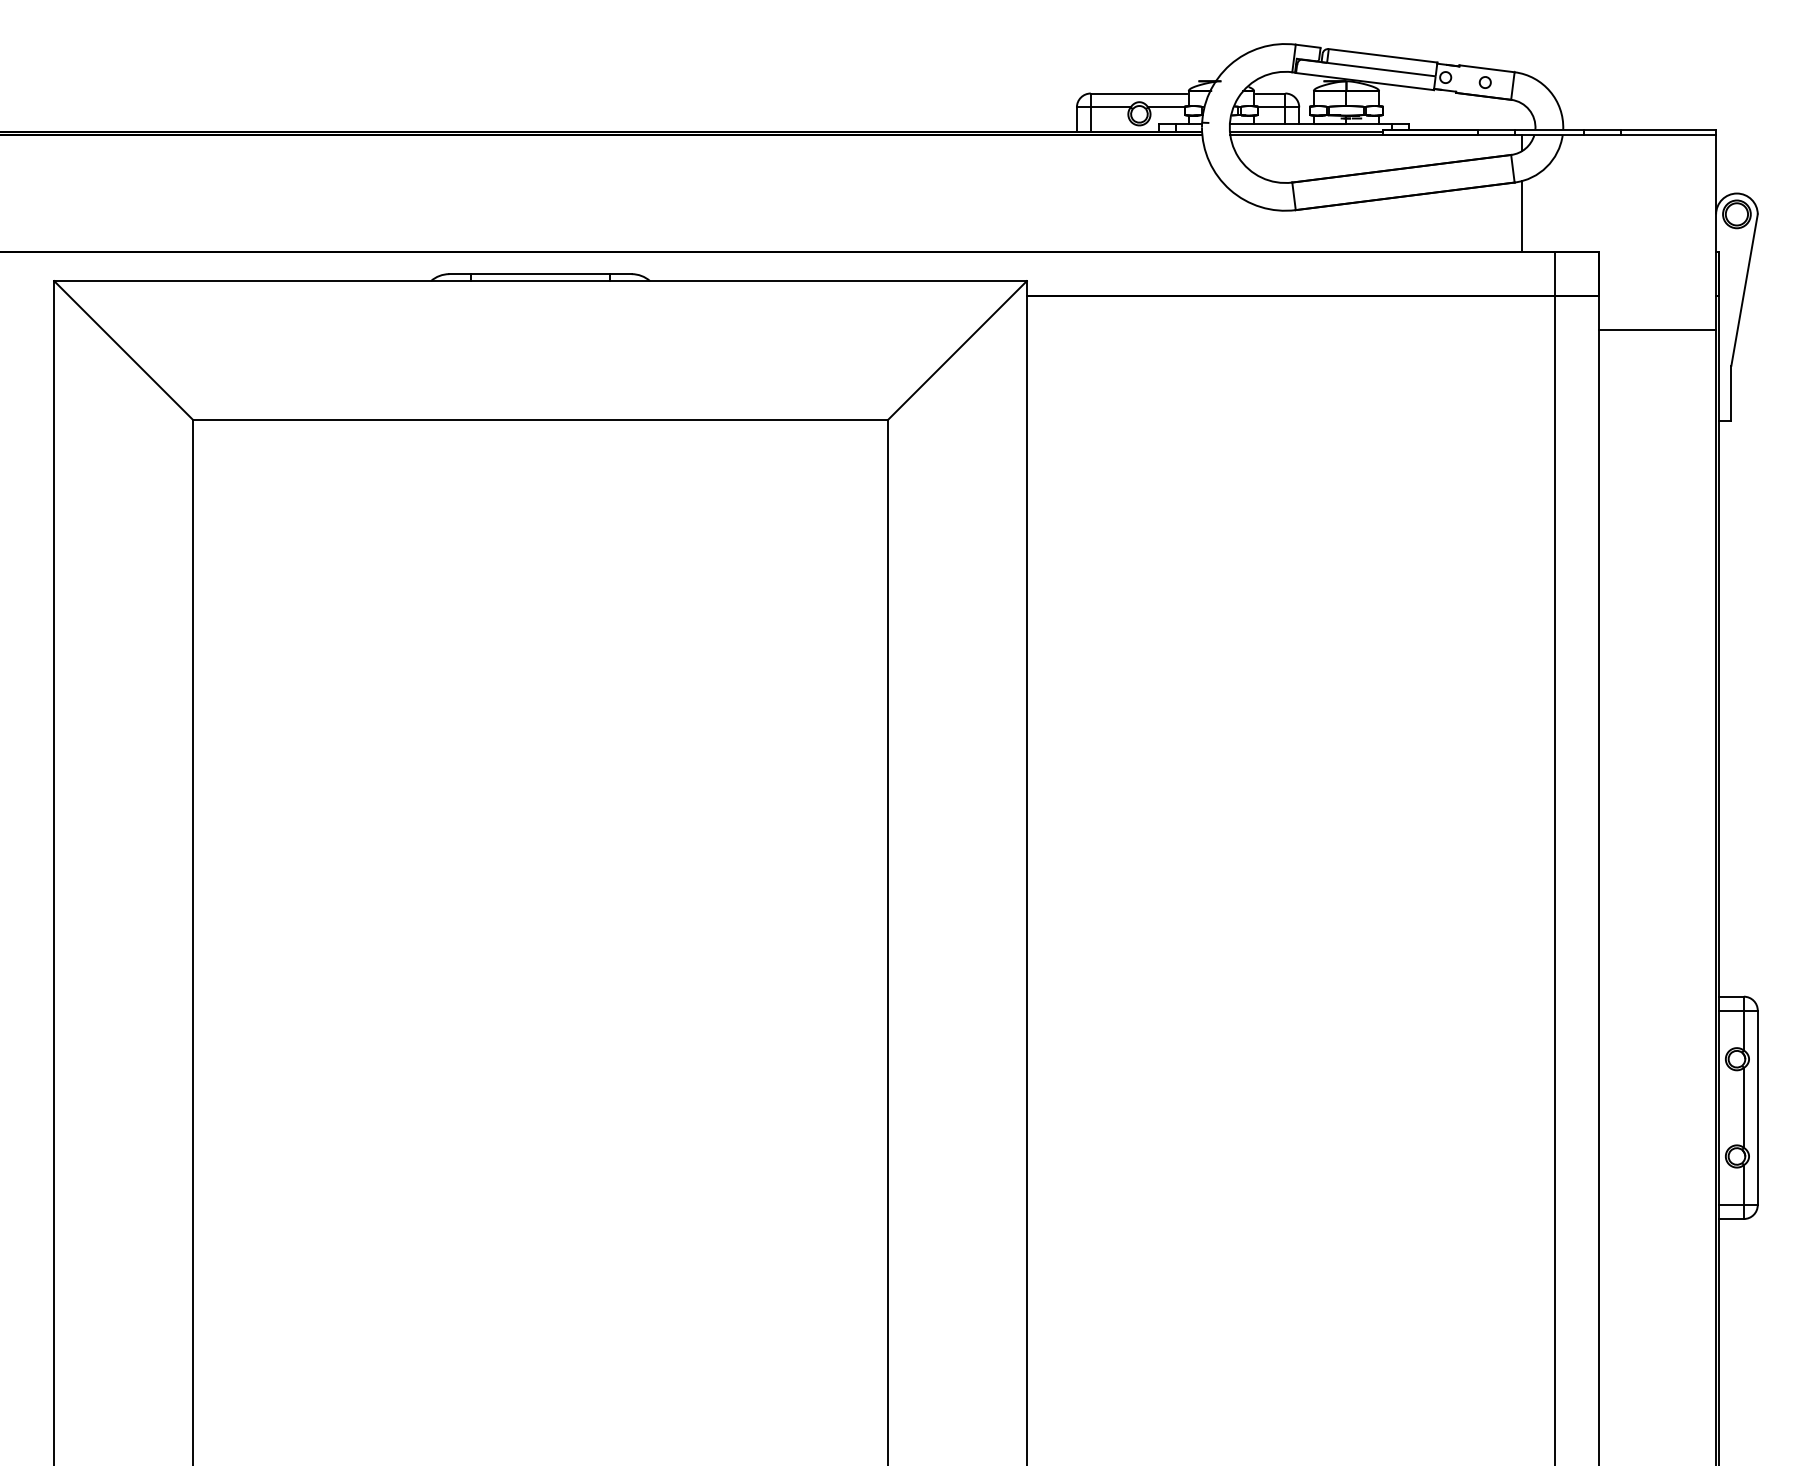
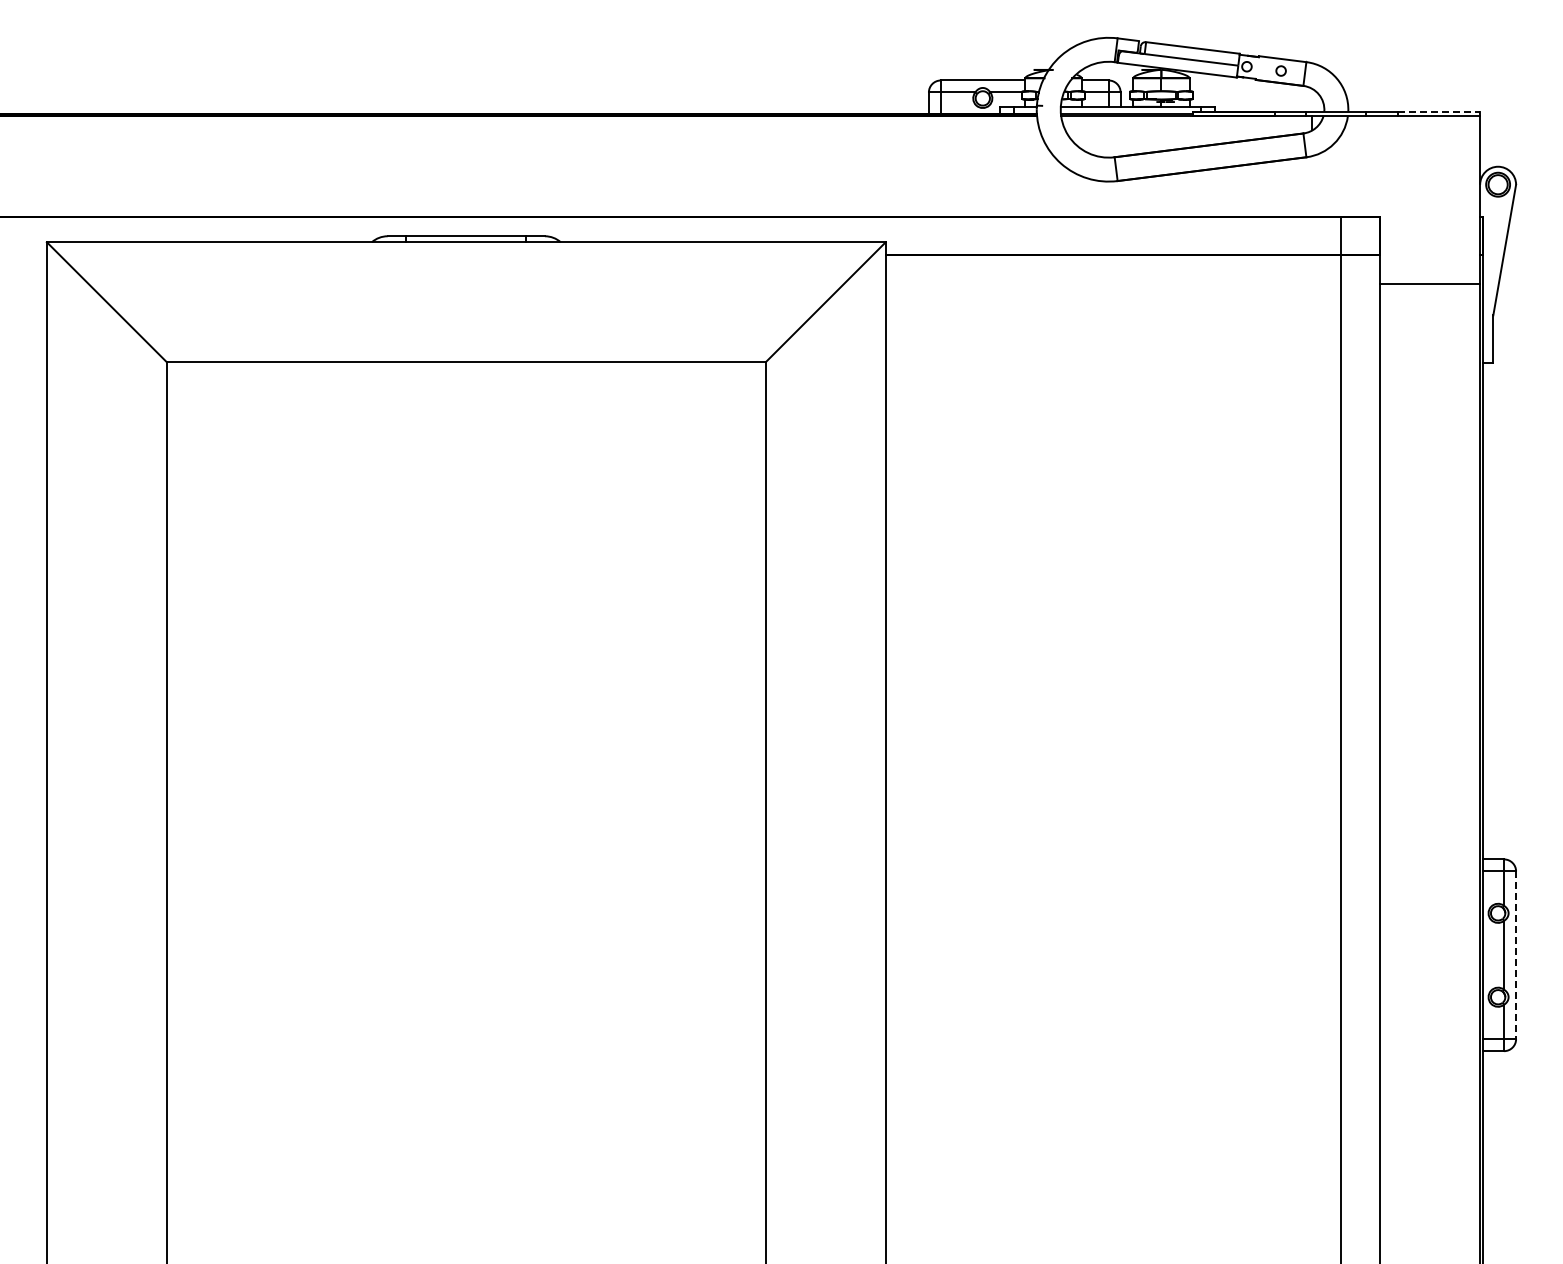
line: (1668, 129) -> (1439, 111), solid -> dashed
line: (1521, 216) -> (1312, 186), removed
line: (1758, 1108) -> (1516, 955), solid -> dashed

